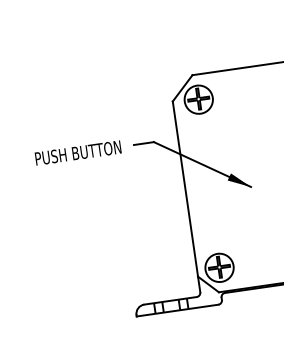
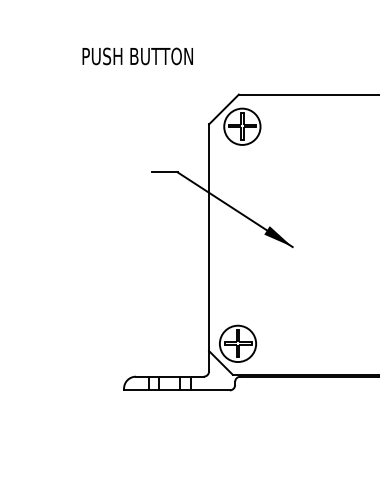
text: (78, 153) -> (137, 56), moved

